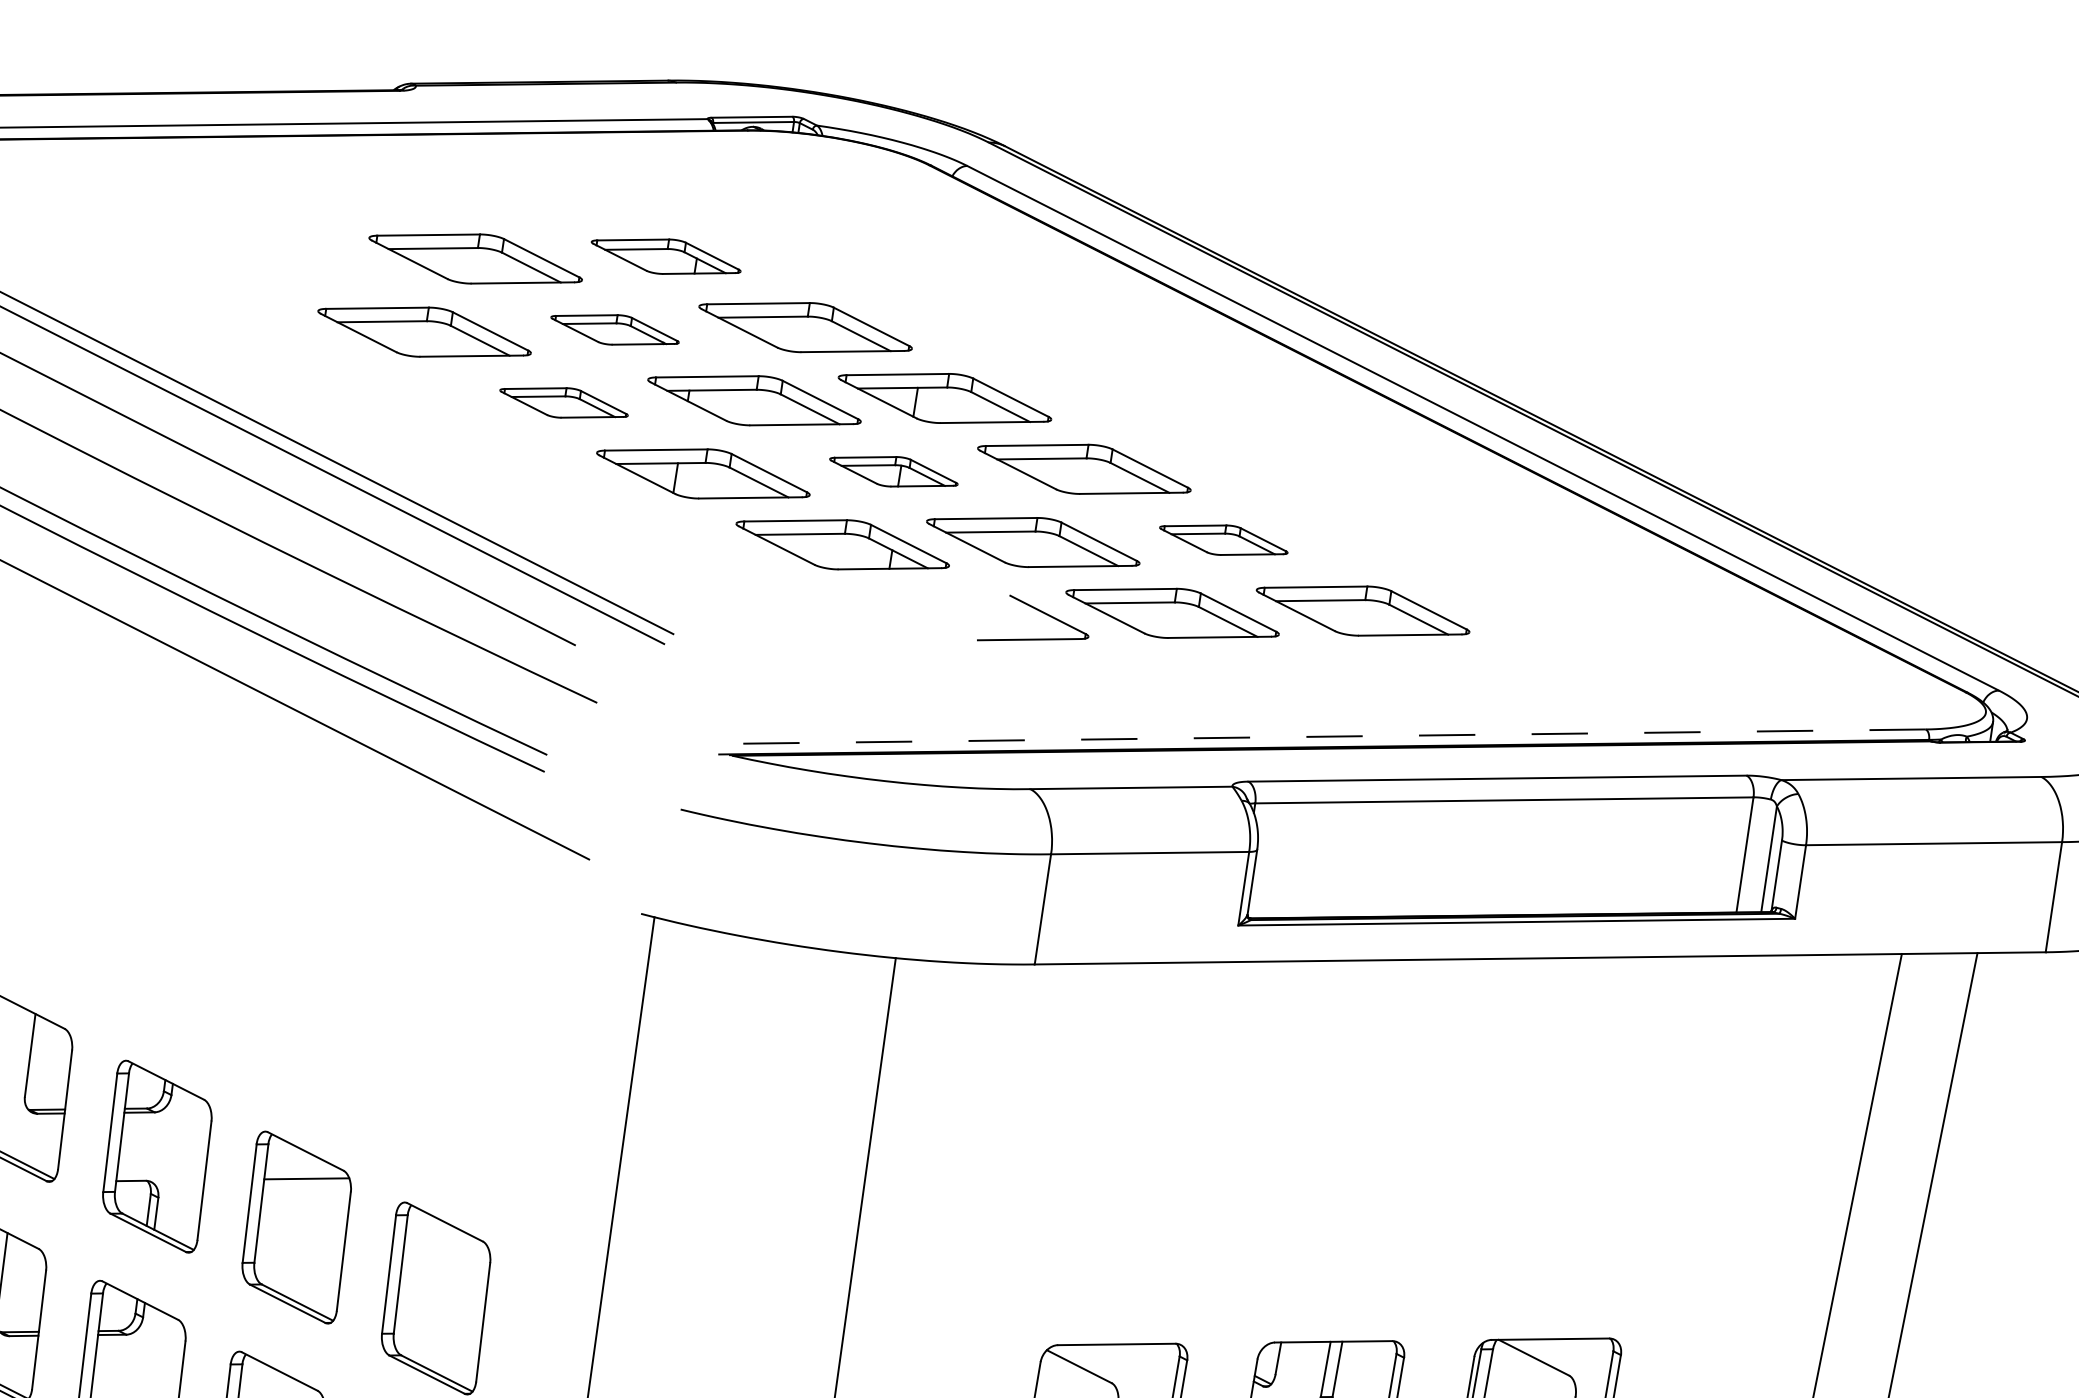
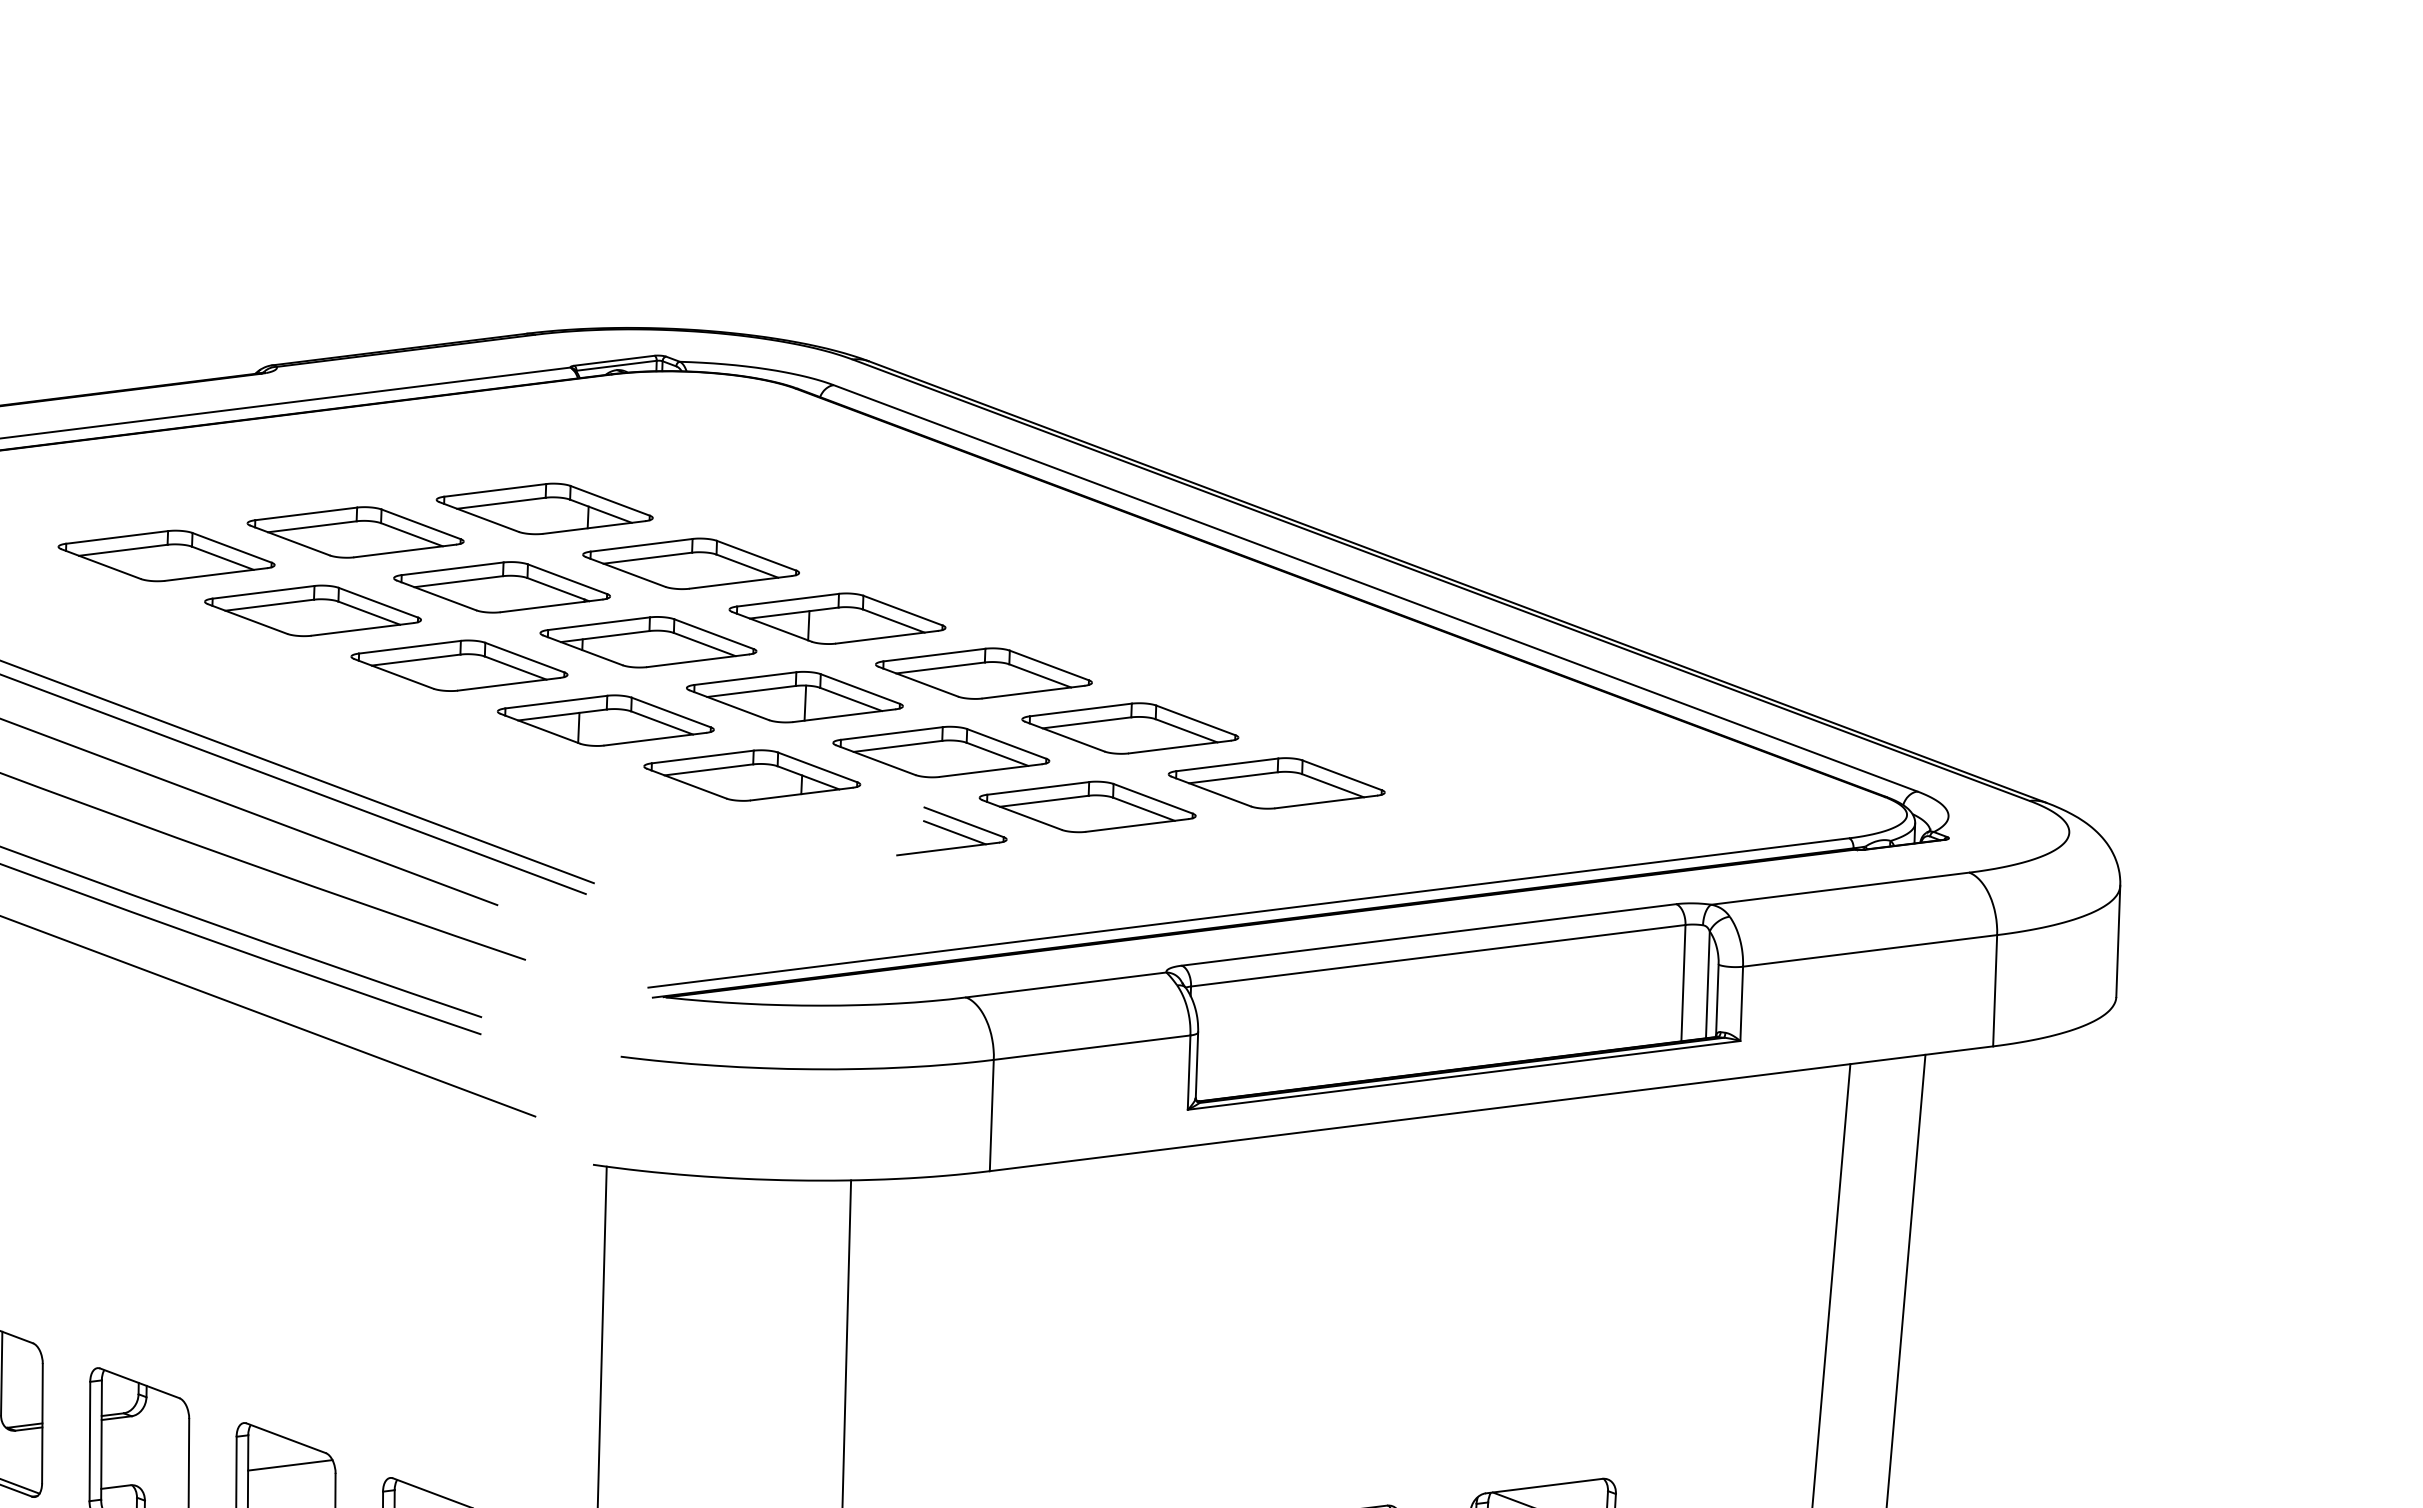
part: (666, 256) -> (544, 508), size x1.43
part: (285, 260) -> (166, 555), added
part: (614, 329) -> (501, 587), size x1.67
part: (564, 402) -> (459, 665), size x1.67
part: (893, 471) -> (794, 697), size x1.67
part: (1223, 540) -> (1130, 728), size x1.67
line: (1037, 623) -> (954, 832), added
line: (1320, 736) -> (1248, 912), dashed -> solid

